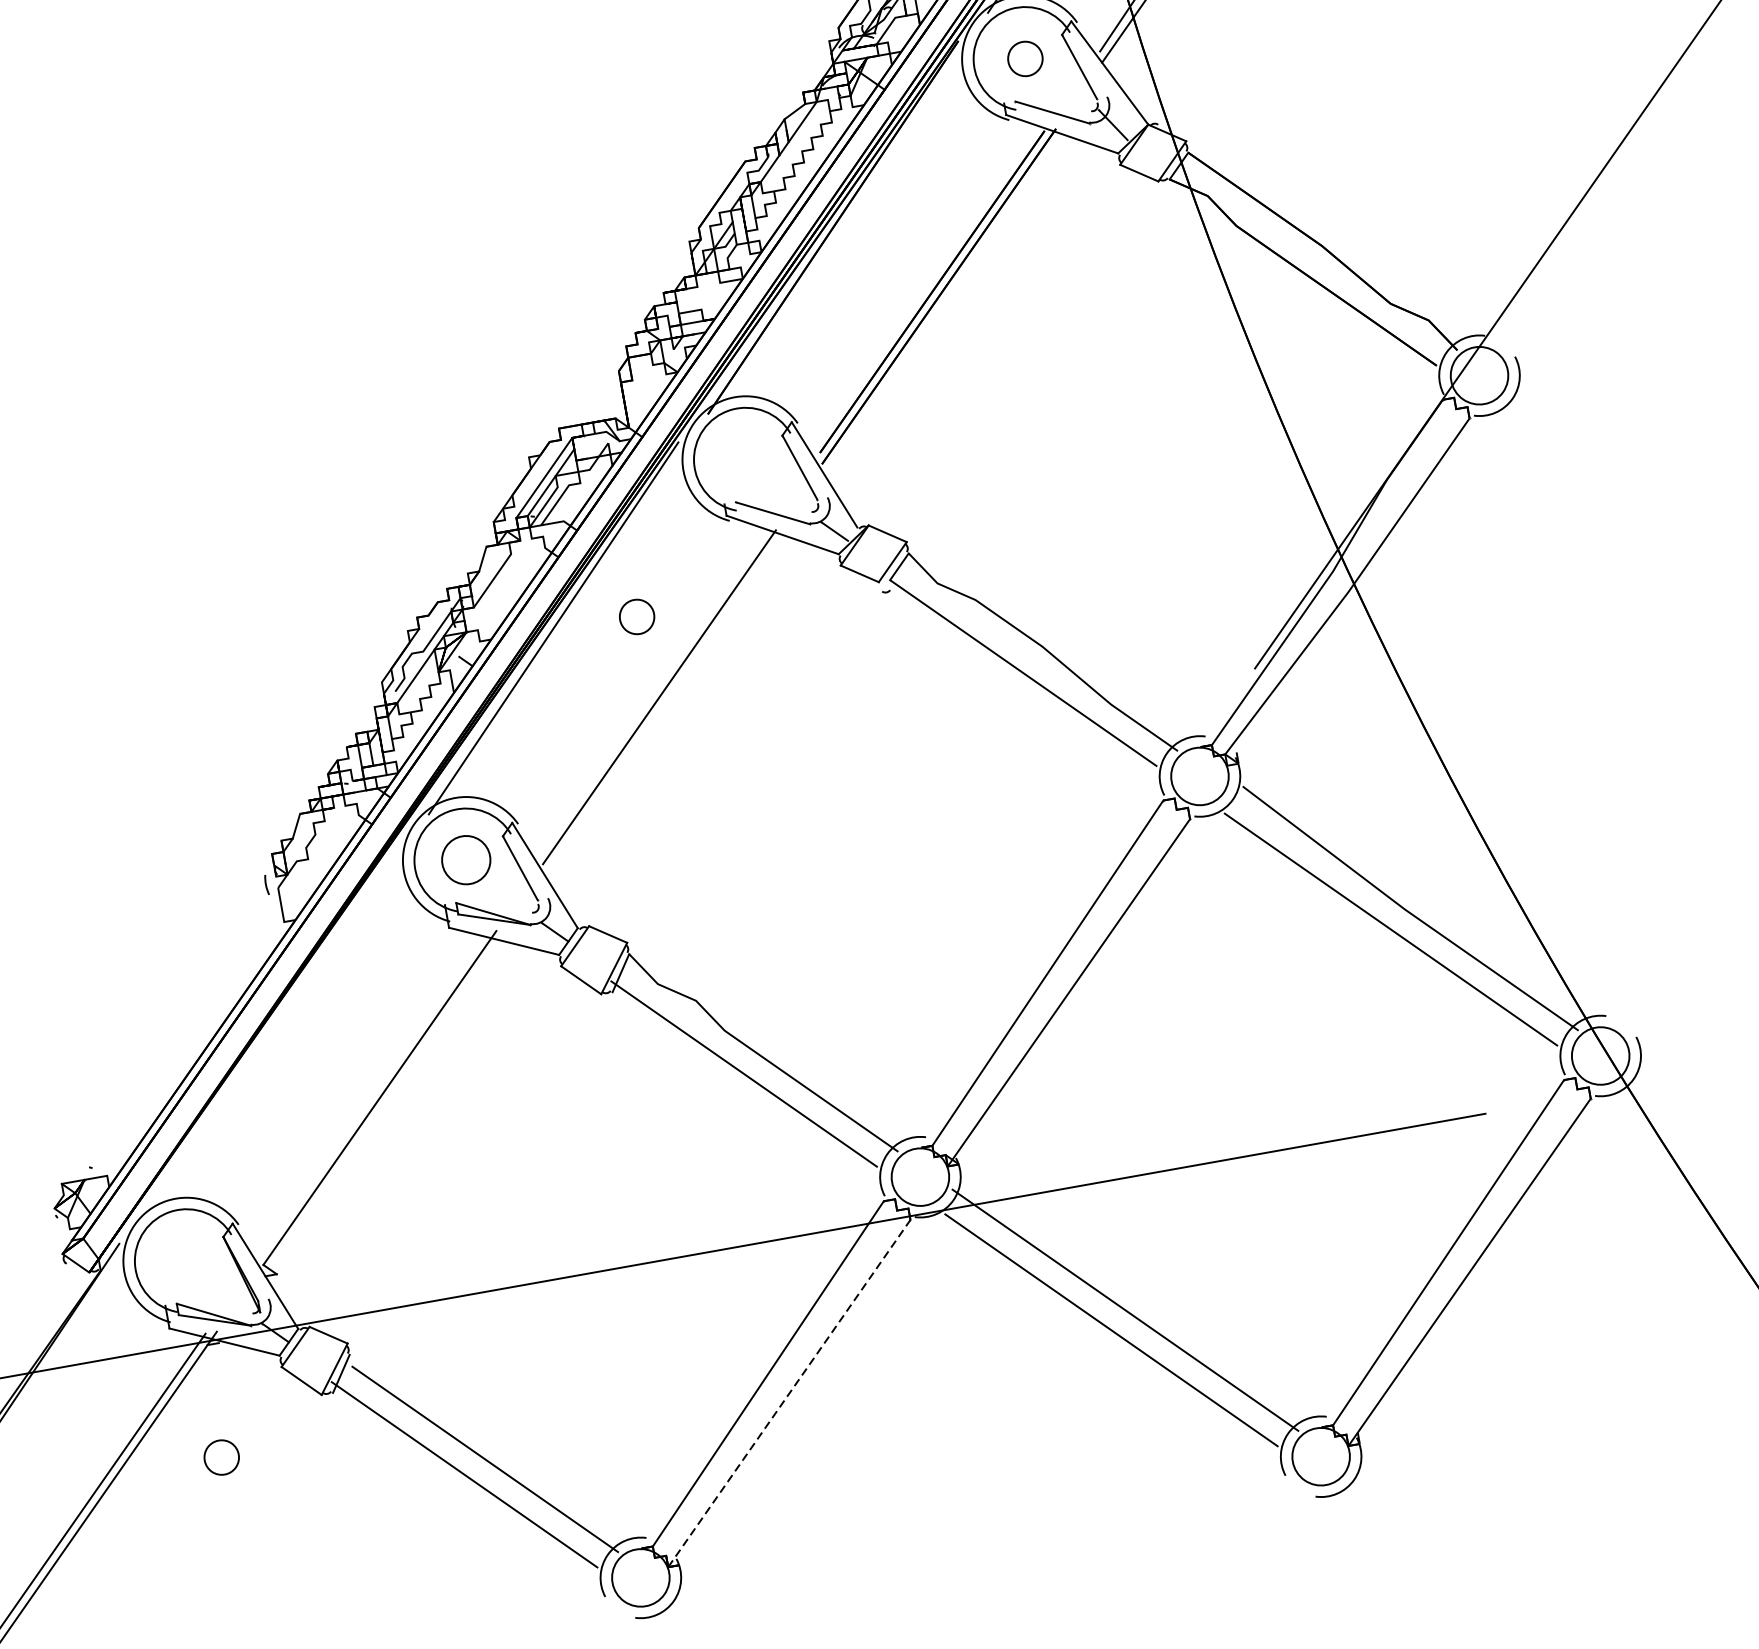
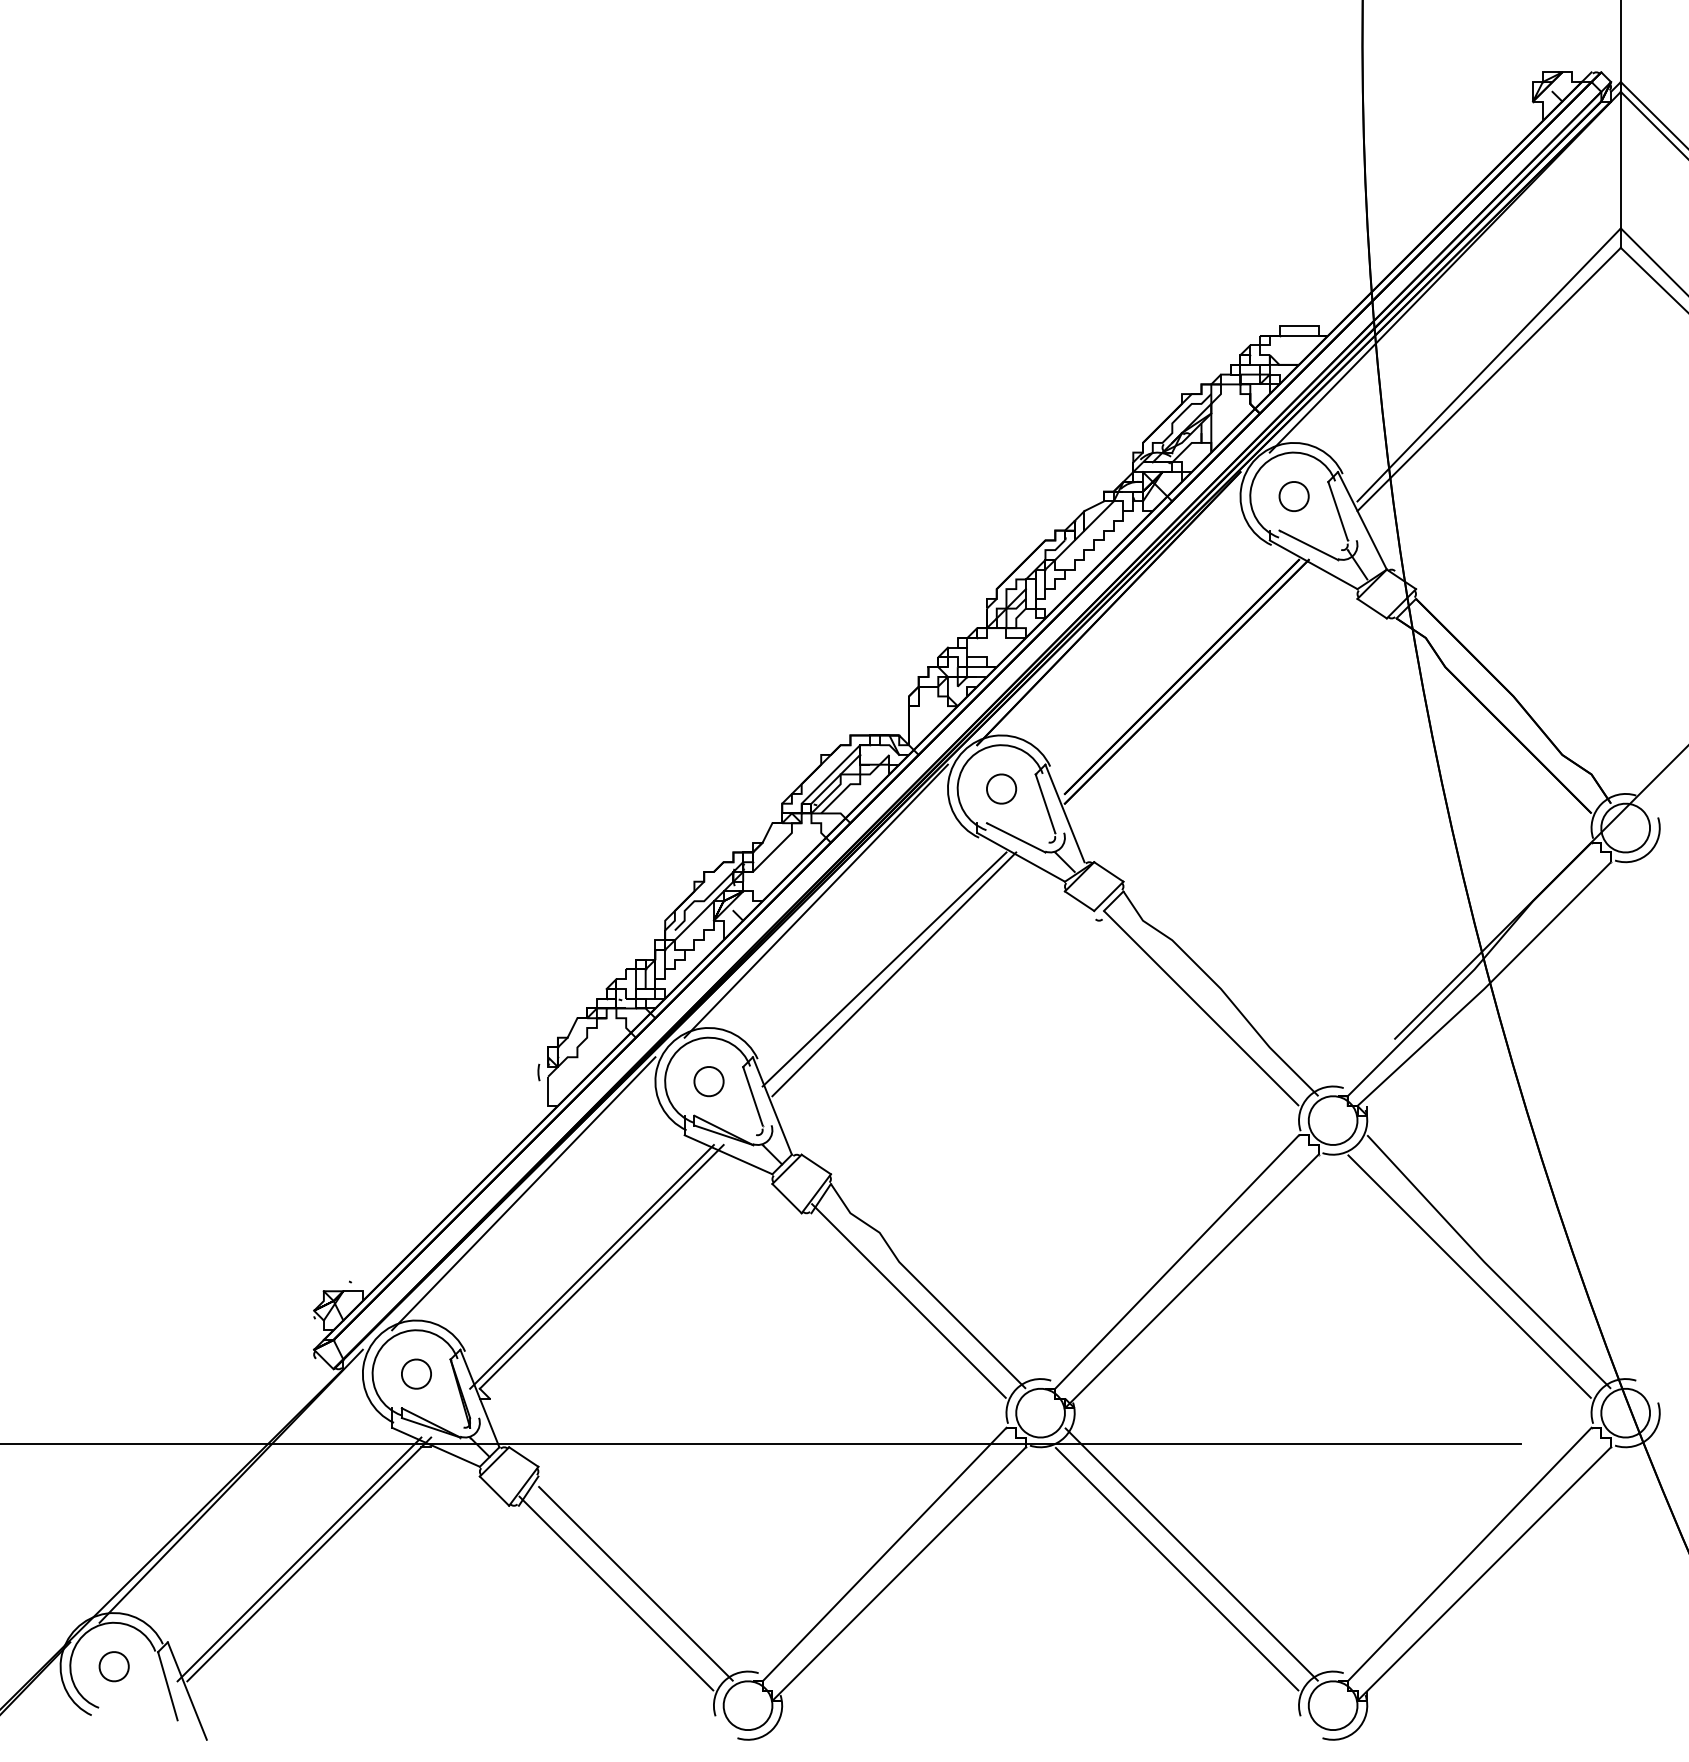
part: (636, 616) -> (1001, 788), moved
line: (647, 693) -> (884, 969), added
part: (465, 860) -> (708, 1081), size x0.71
line: (273, 1028) -> (523, 1193), added
line: (367, 1099) -> (591, 1266), added
line: (789, 1392) -> (899, 1573), dashed -> solid
part: (221, 1456) -> (416, 1373), moved

